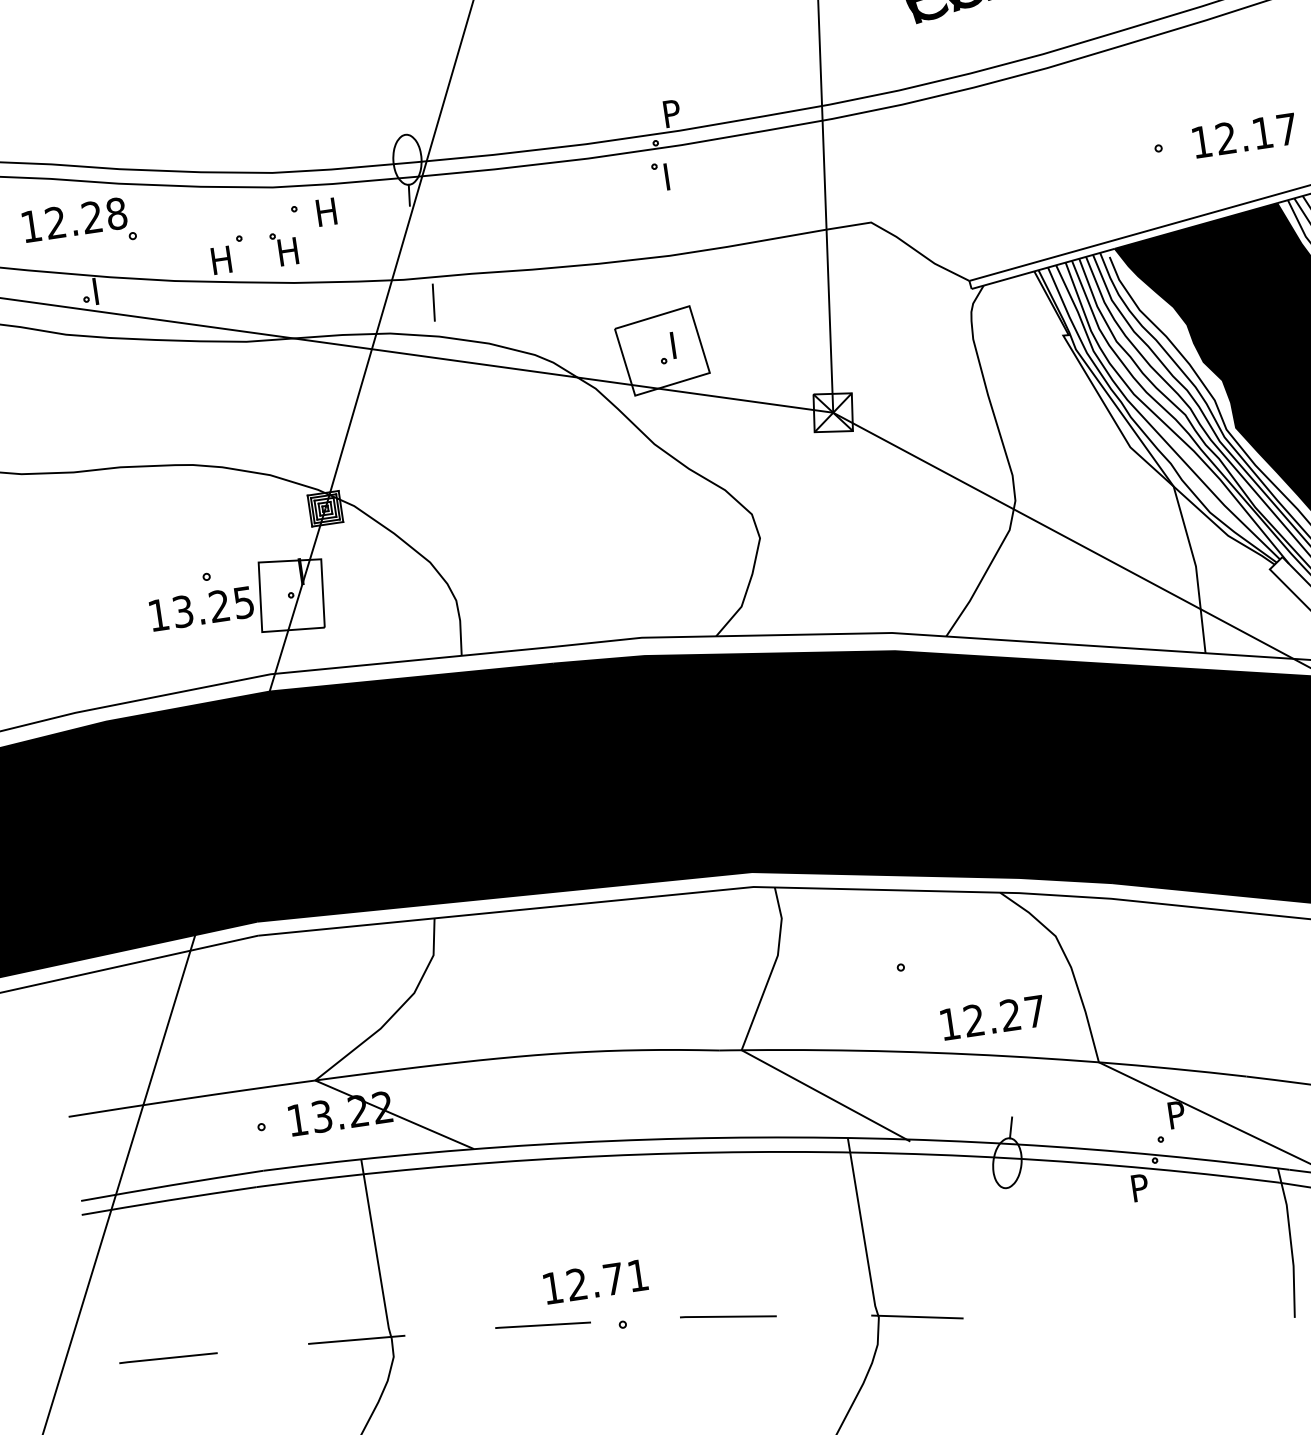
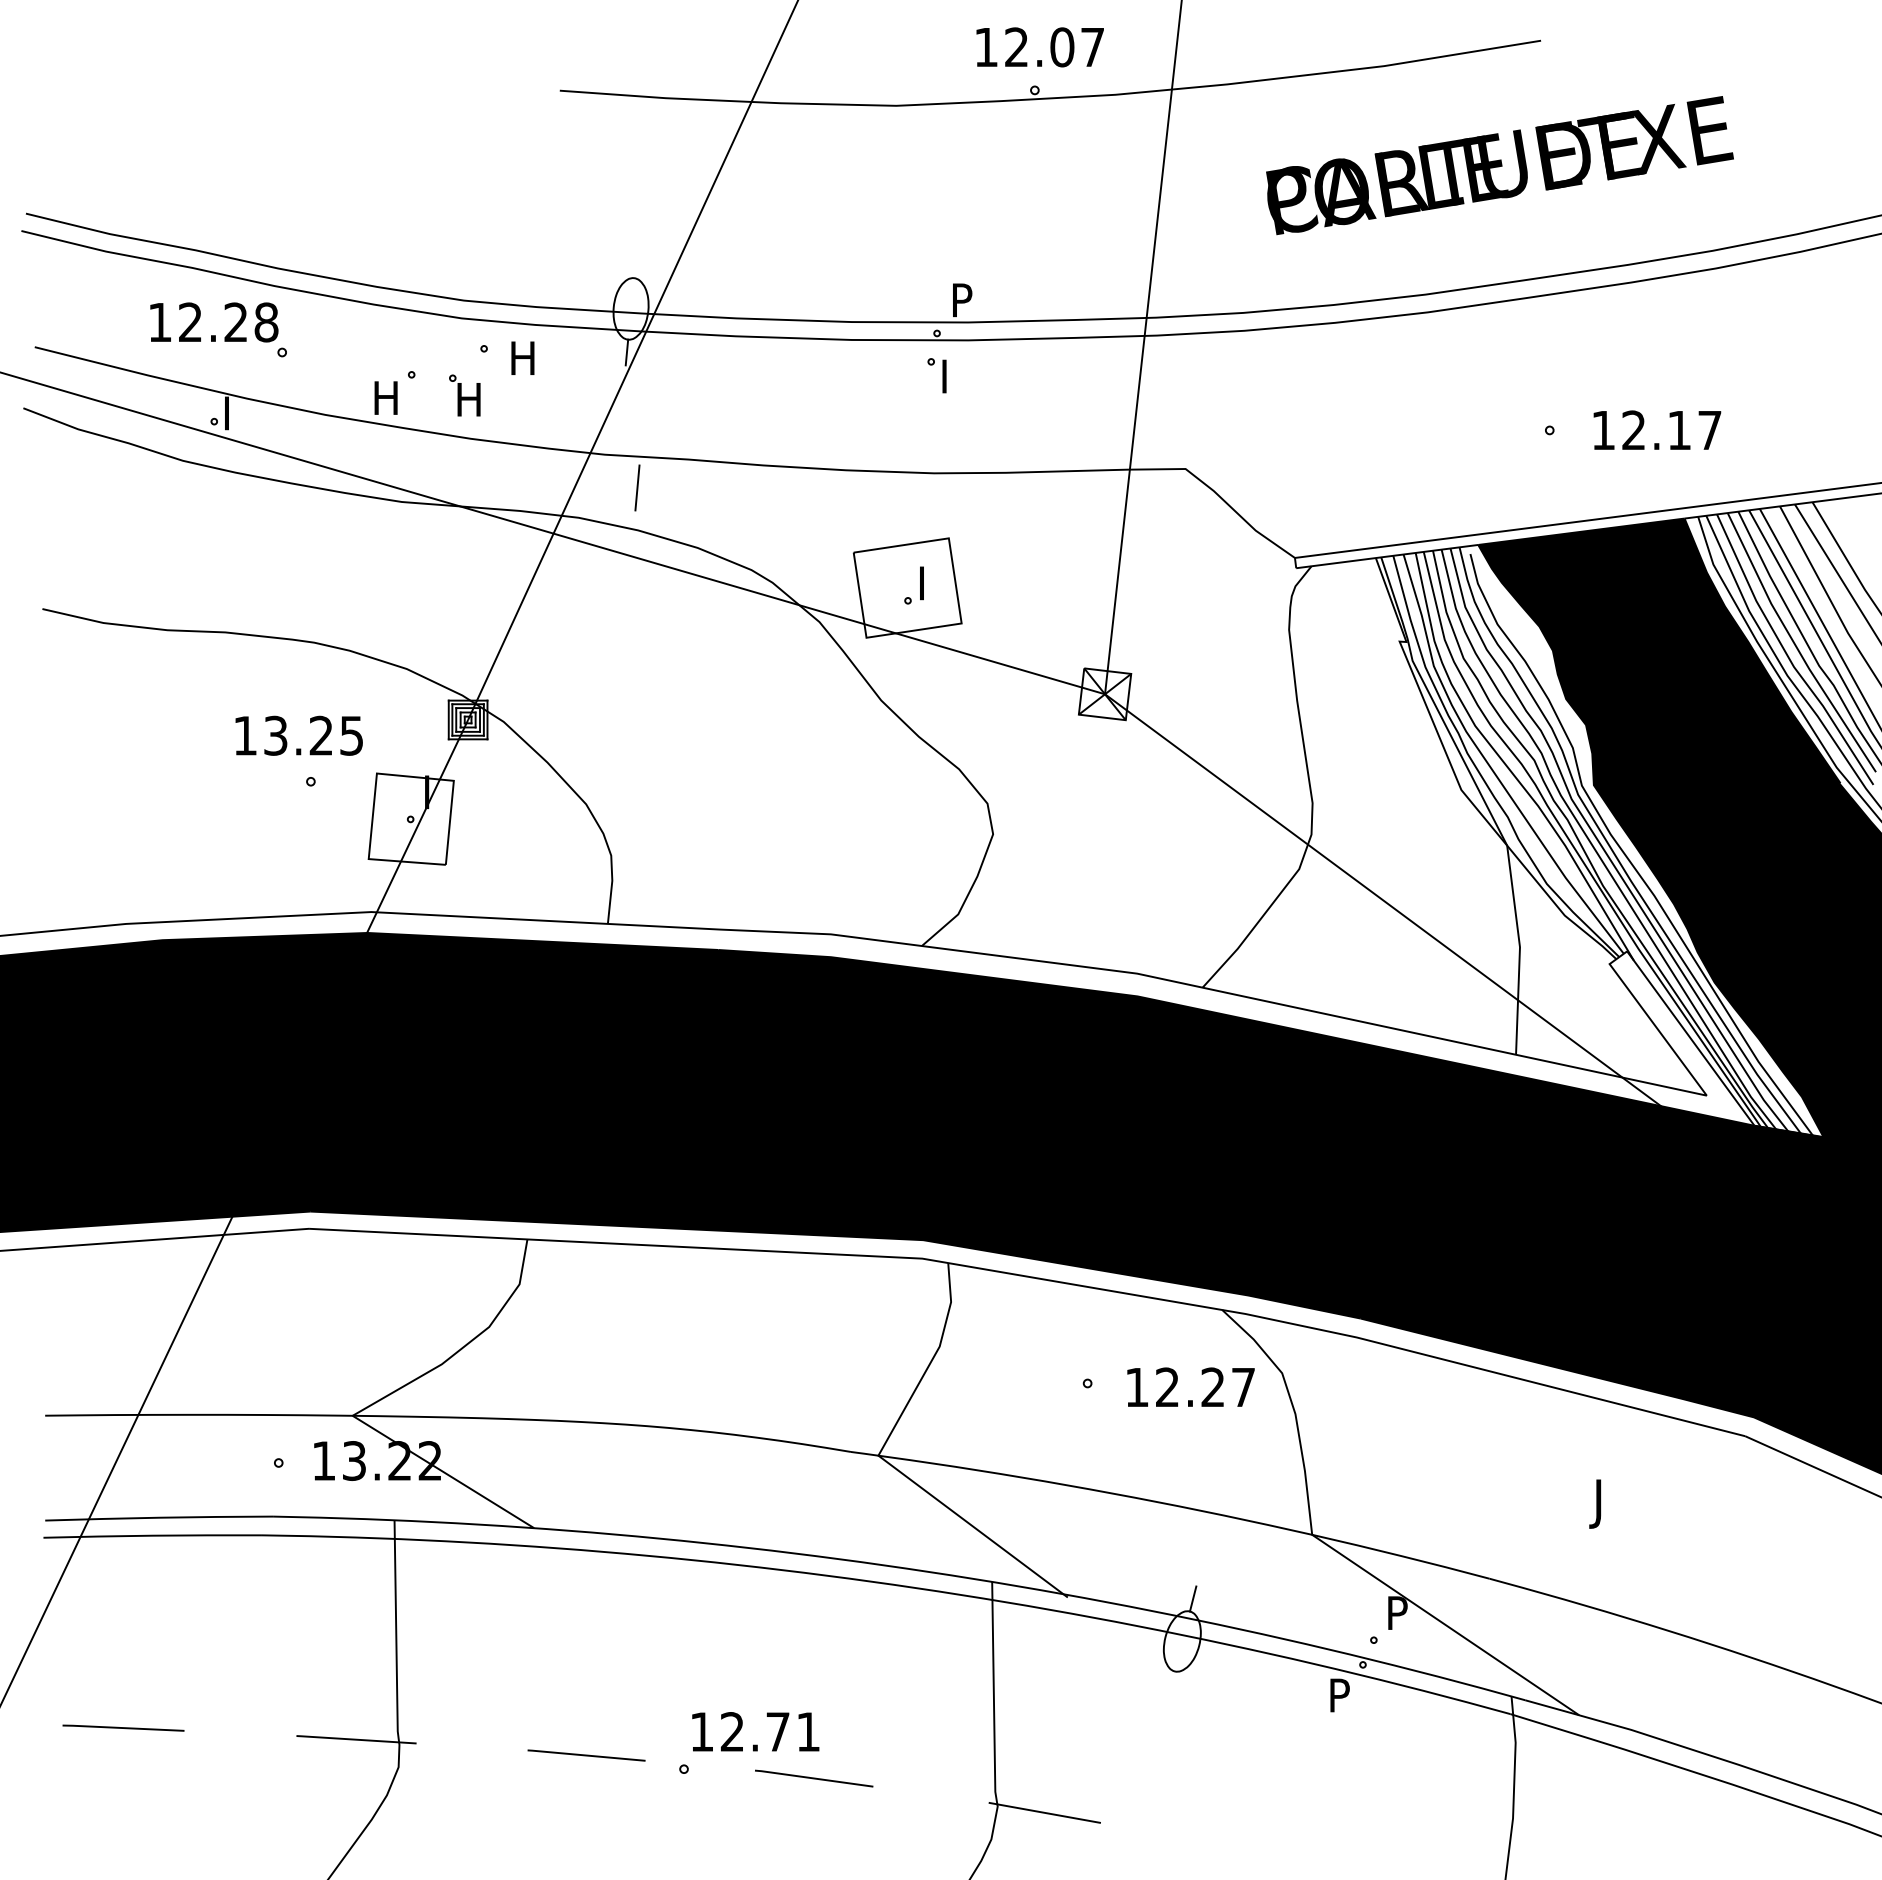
text: (201, 608) -> (298, 735), moved
text: (992, 1017) -> (1190, 1386), moved
text: (595, 1281) -> (755, 1731), moved

